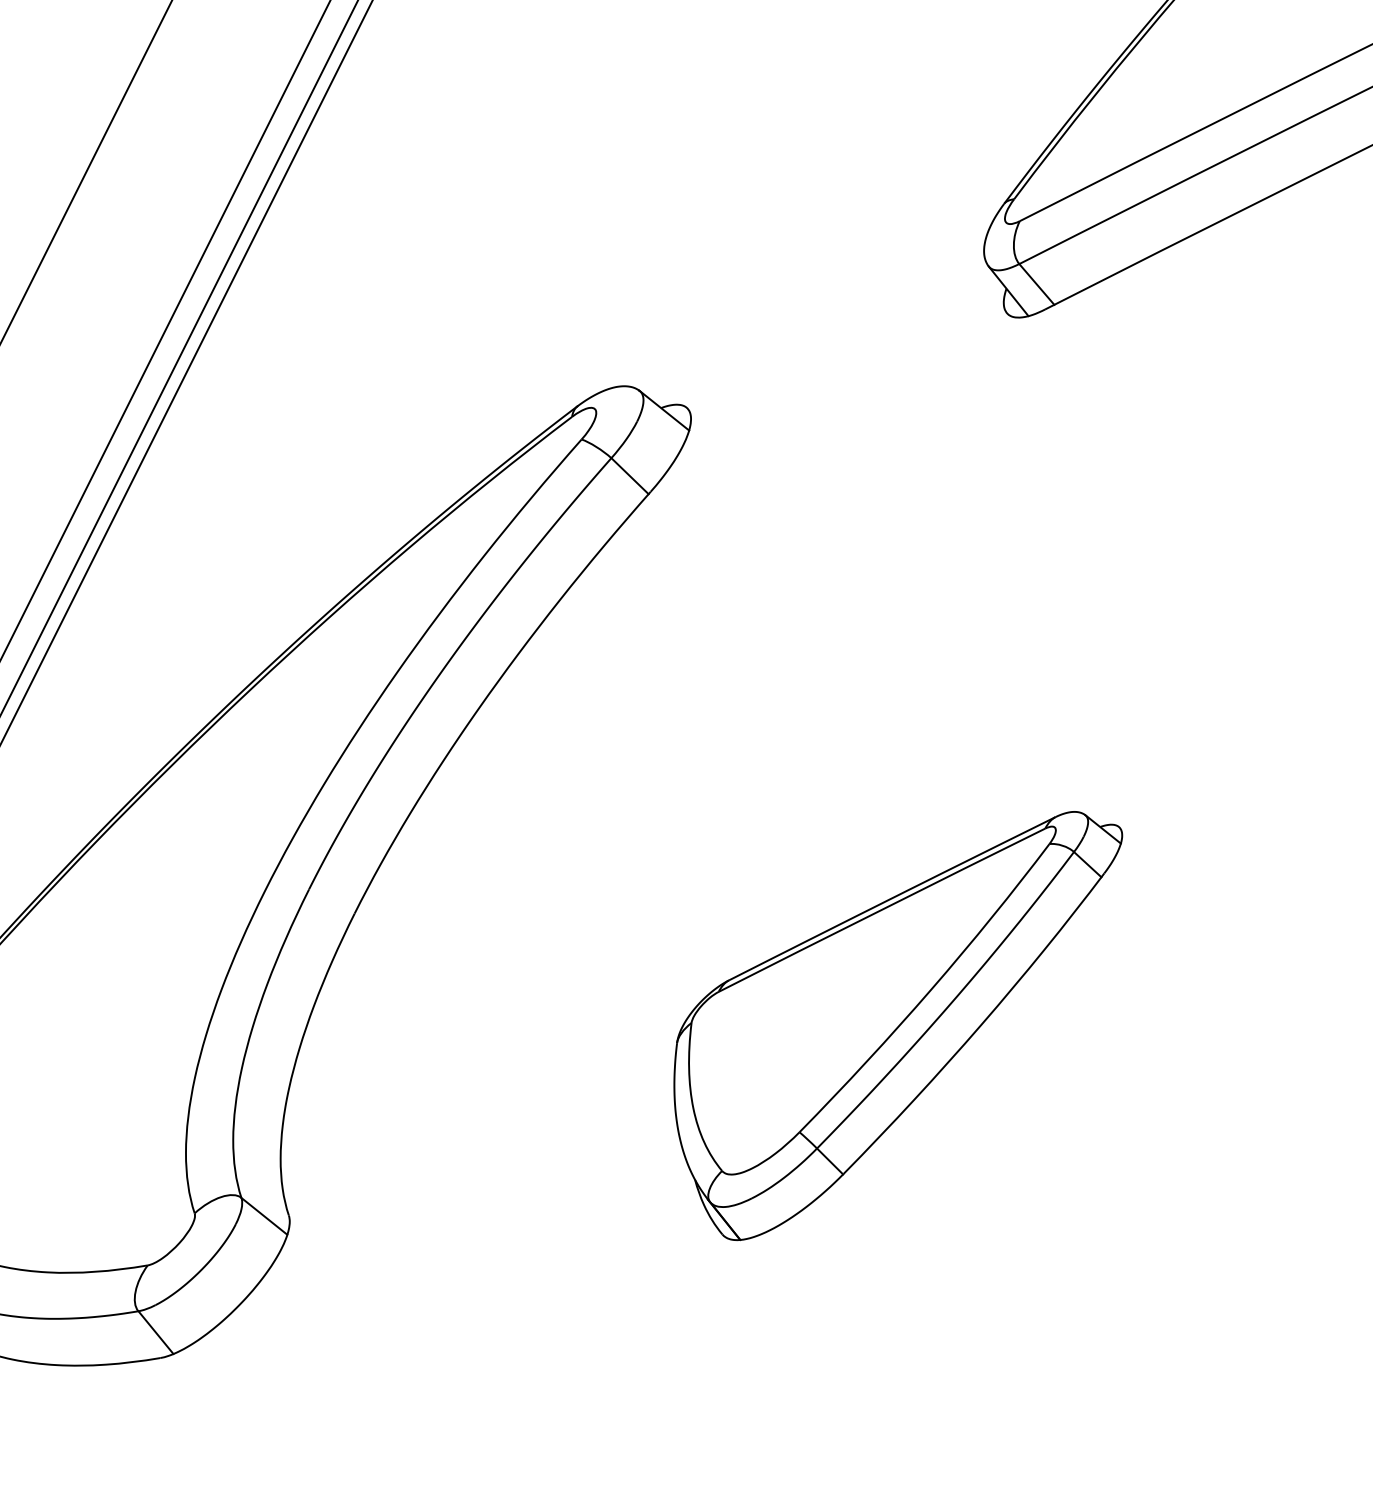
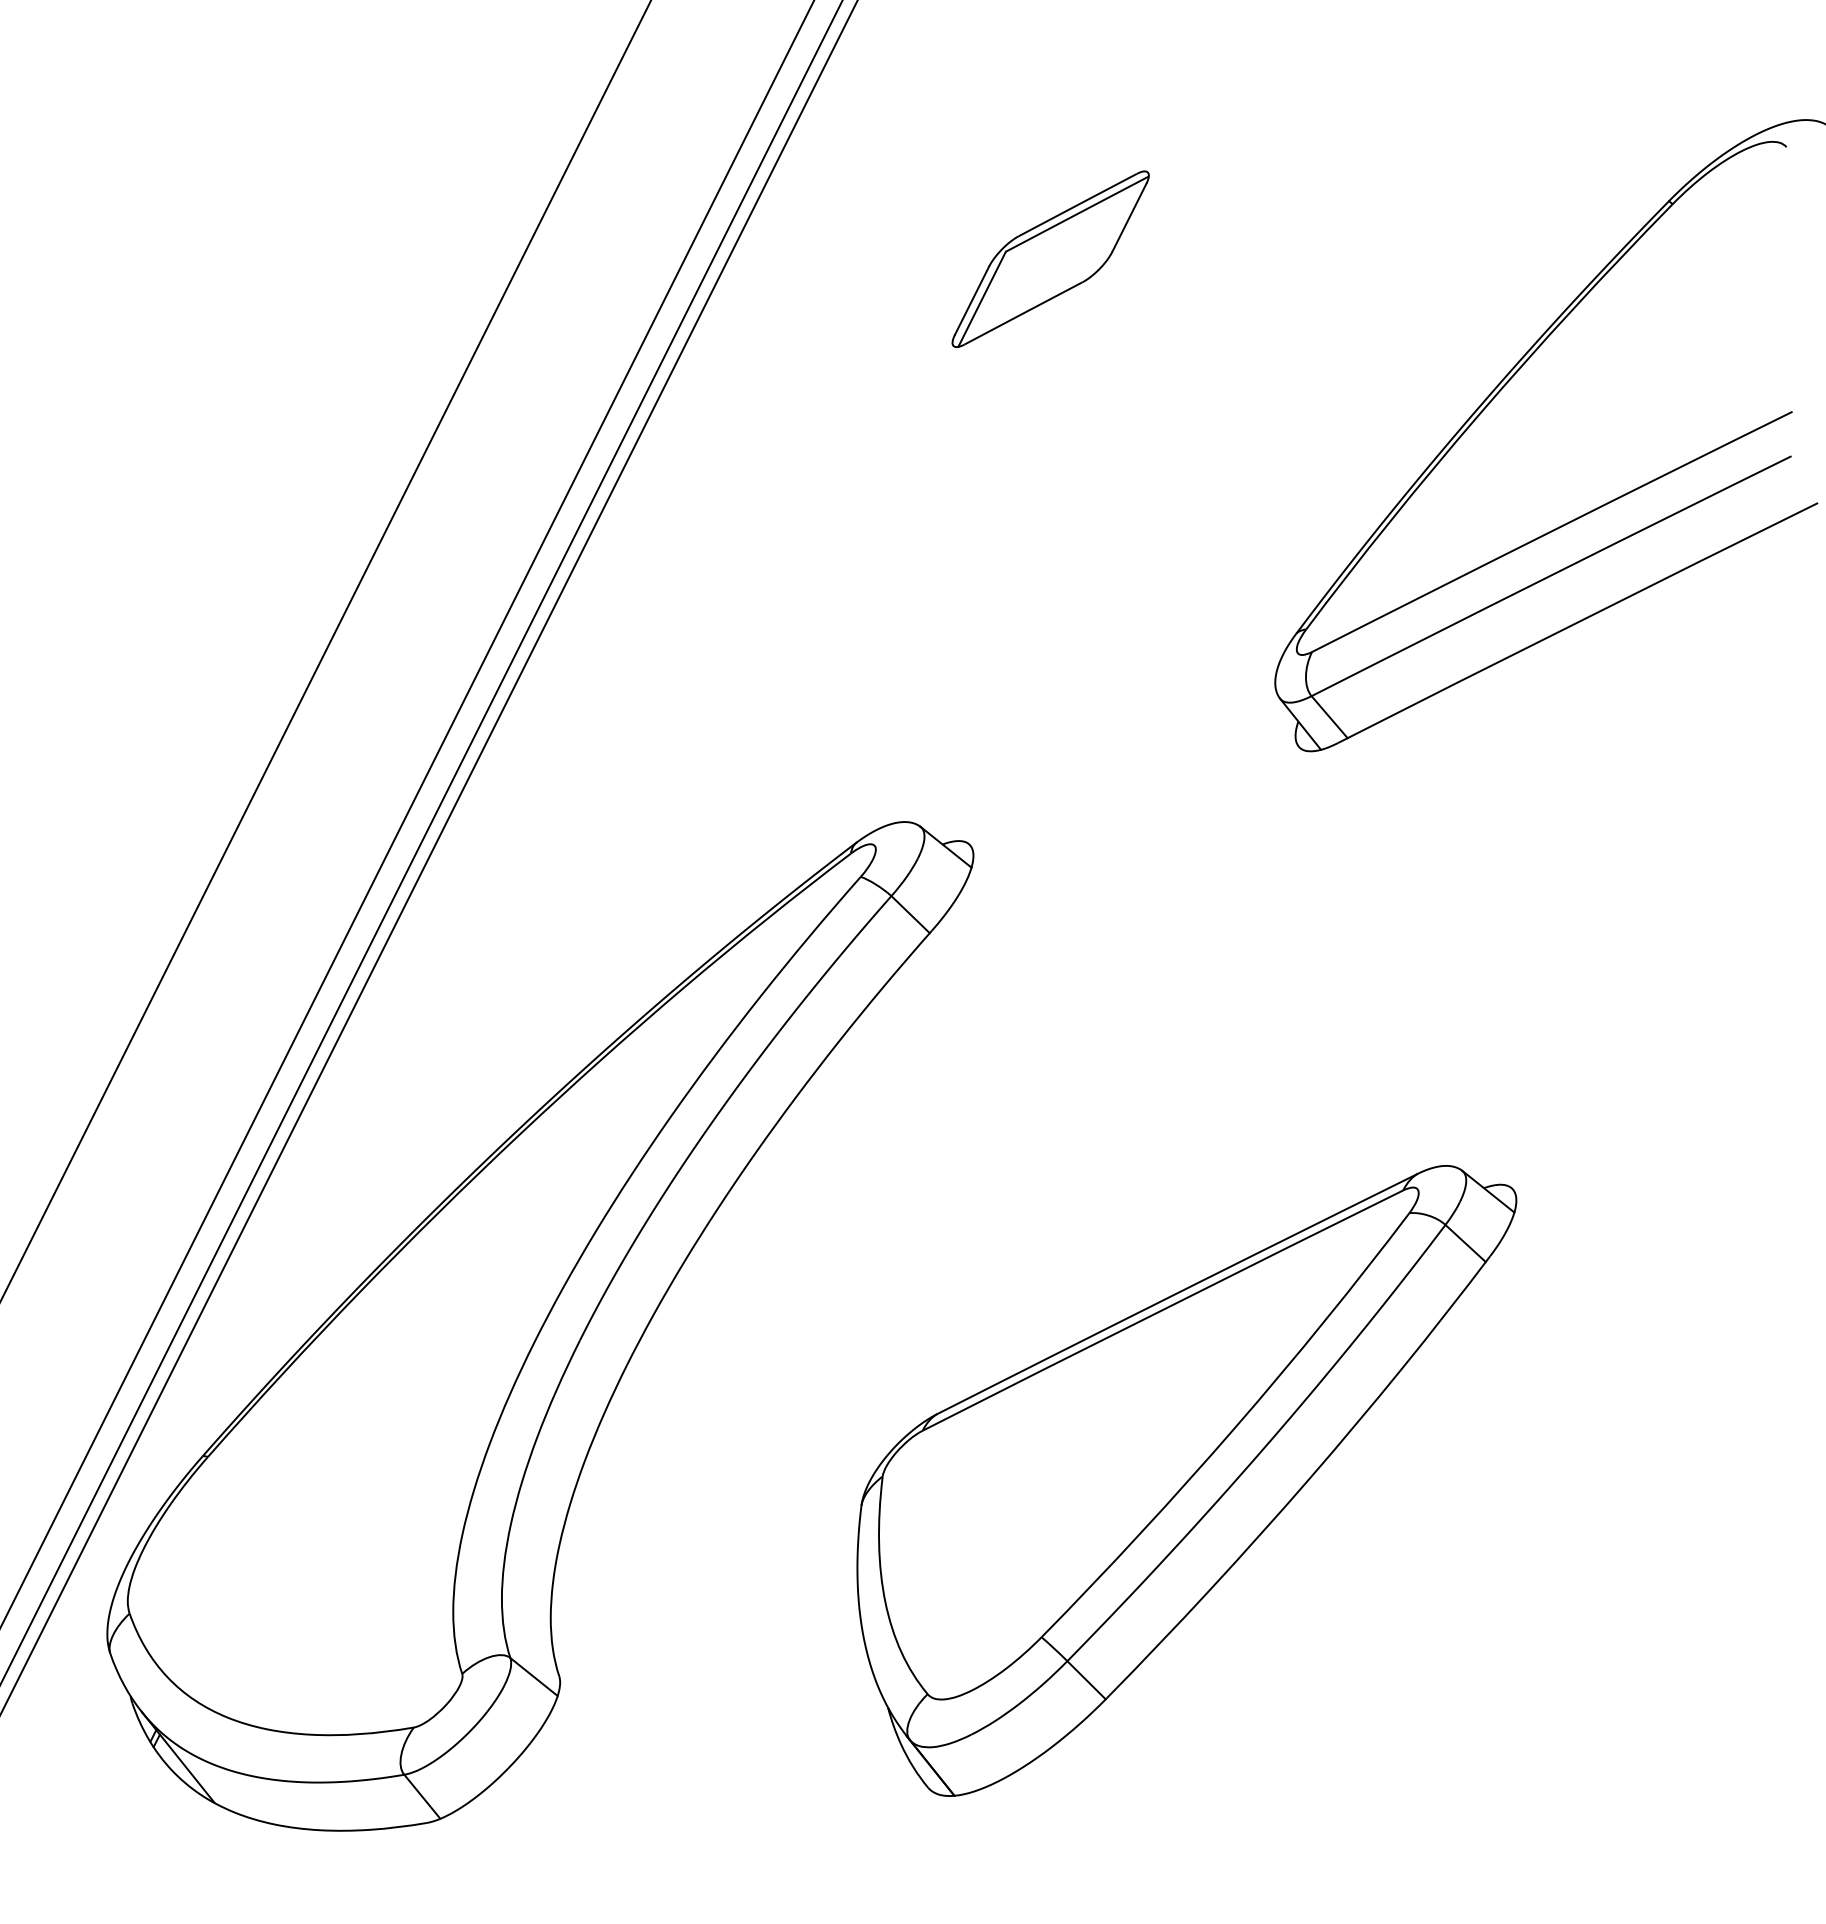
part: (897, 1025) -> (1186, 1480), size x1.43

